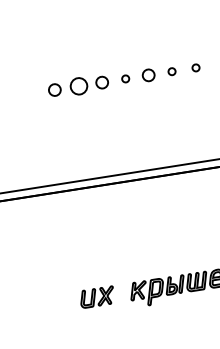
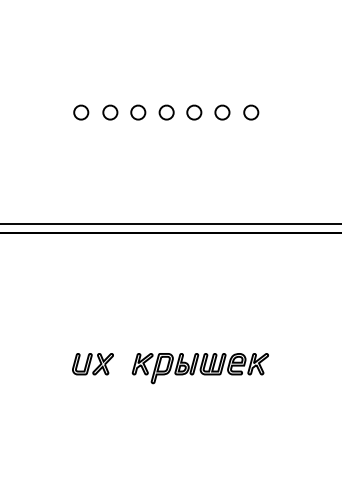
part: (196, 67) -> (251, 112), size x1.67
part: (172, 71) -> (222, 112), size x1.67
part: (125, 78) -> (166, 112), size x1.67
part: (79, 86) -> (110, 112), size x0.71

